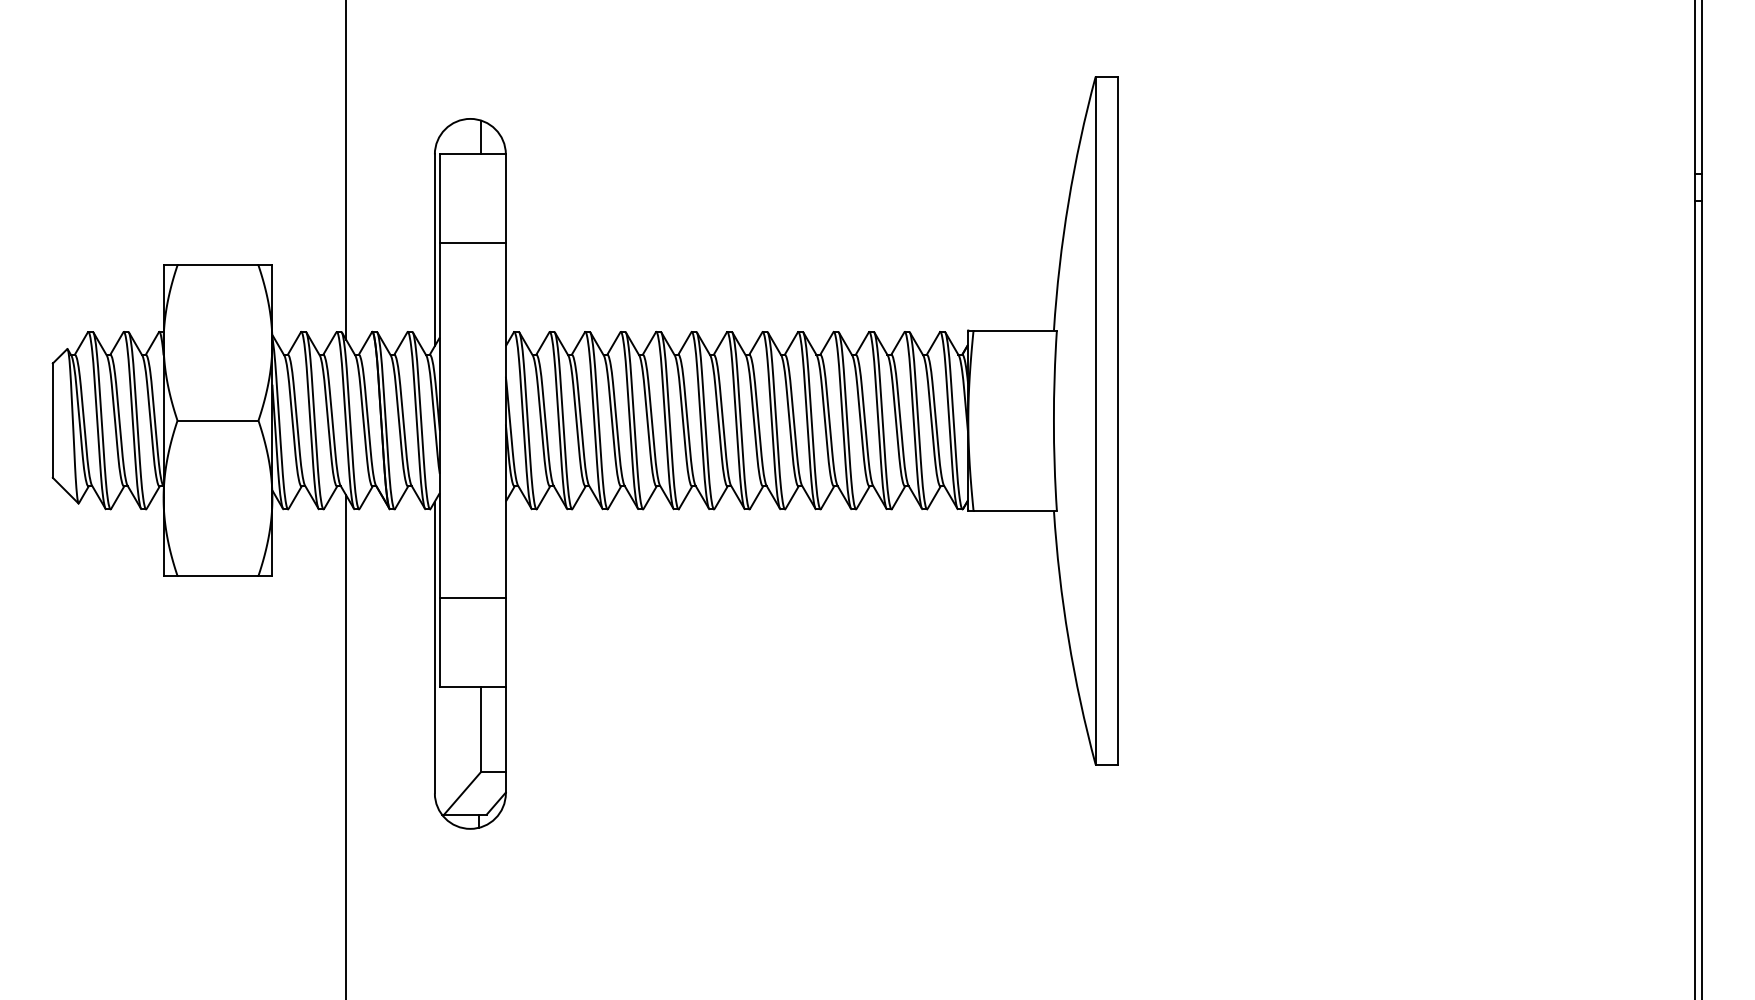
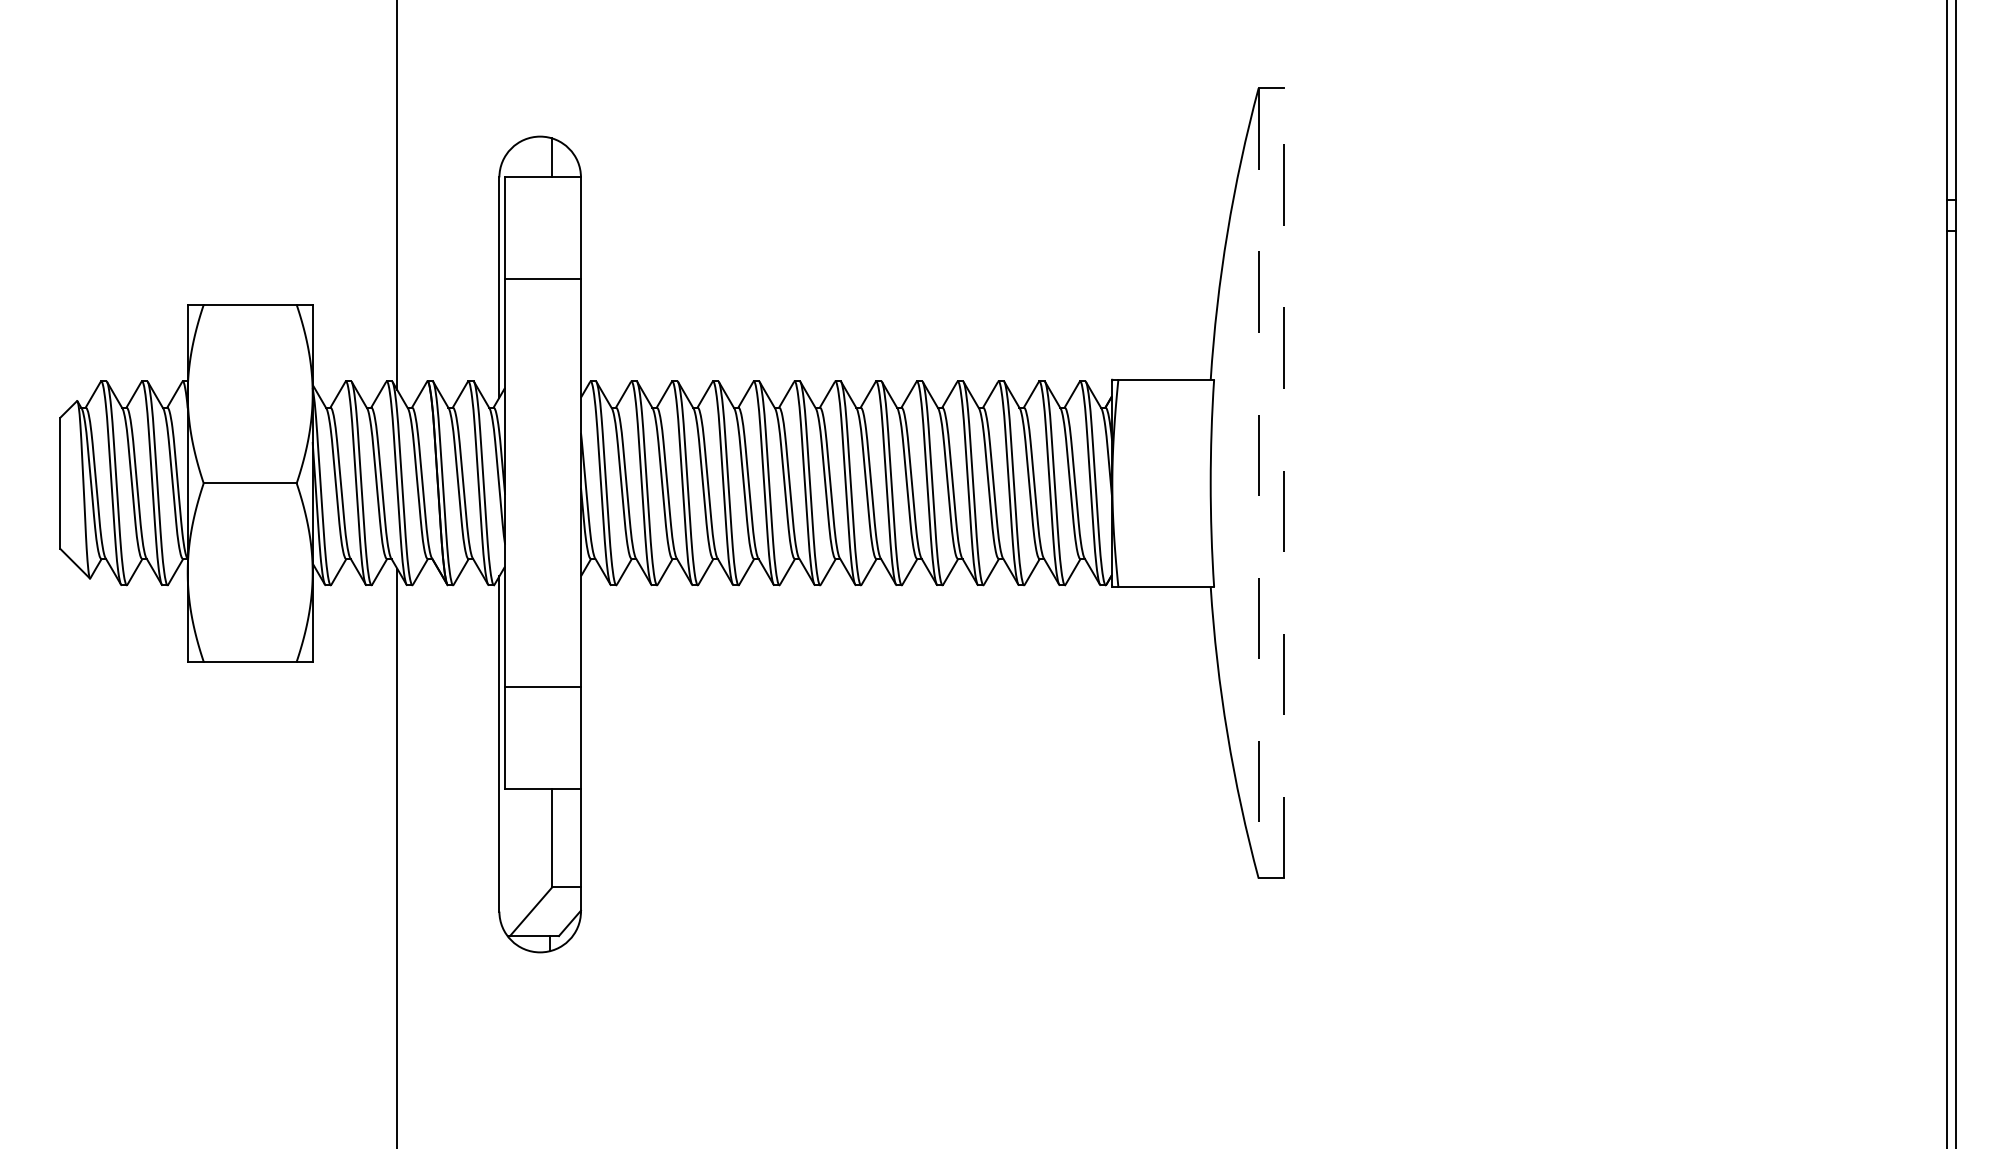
line: (1118, 419) -> (1284, 482), solid -> dashed
line: (1095, 420) -> (1258, 483), solid -> dashed

